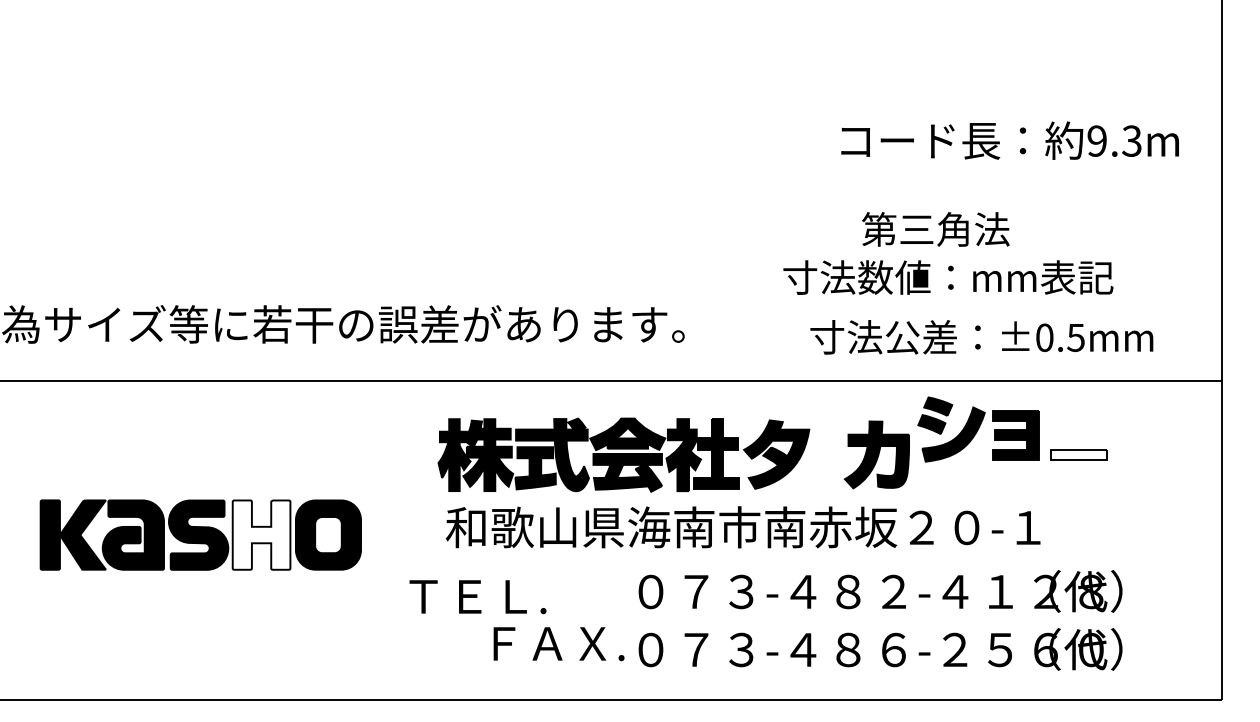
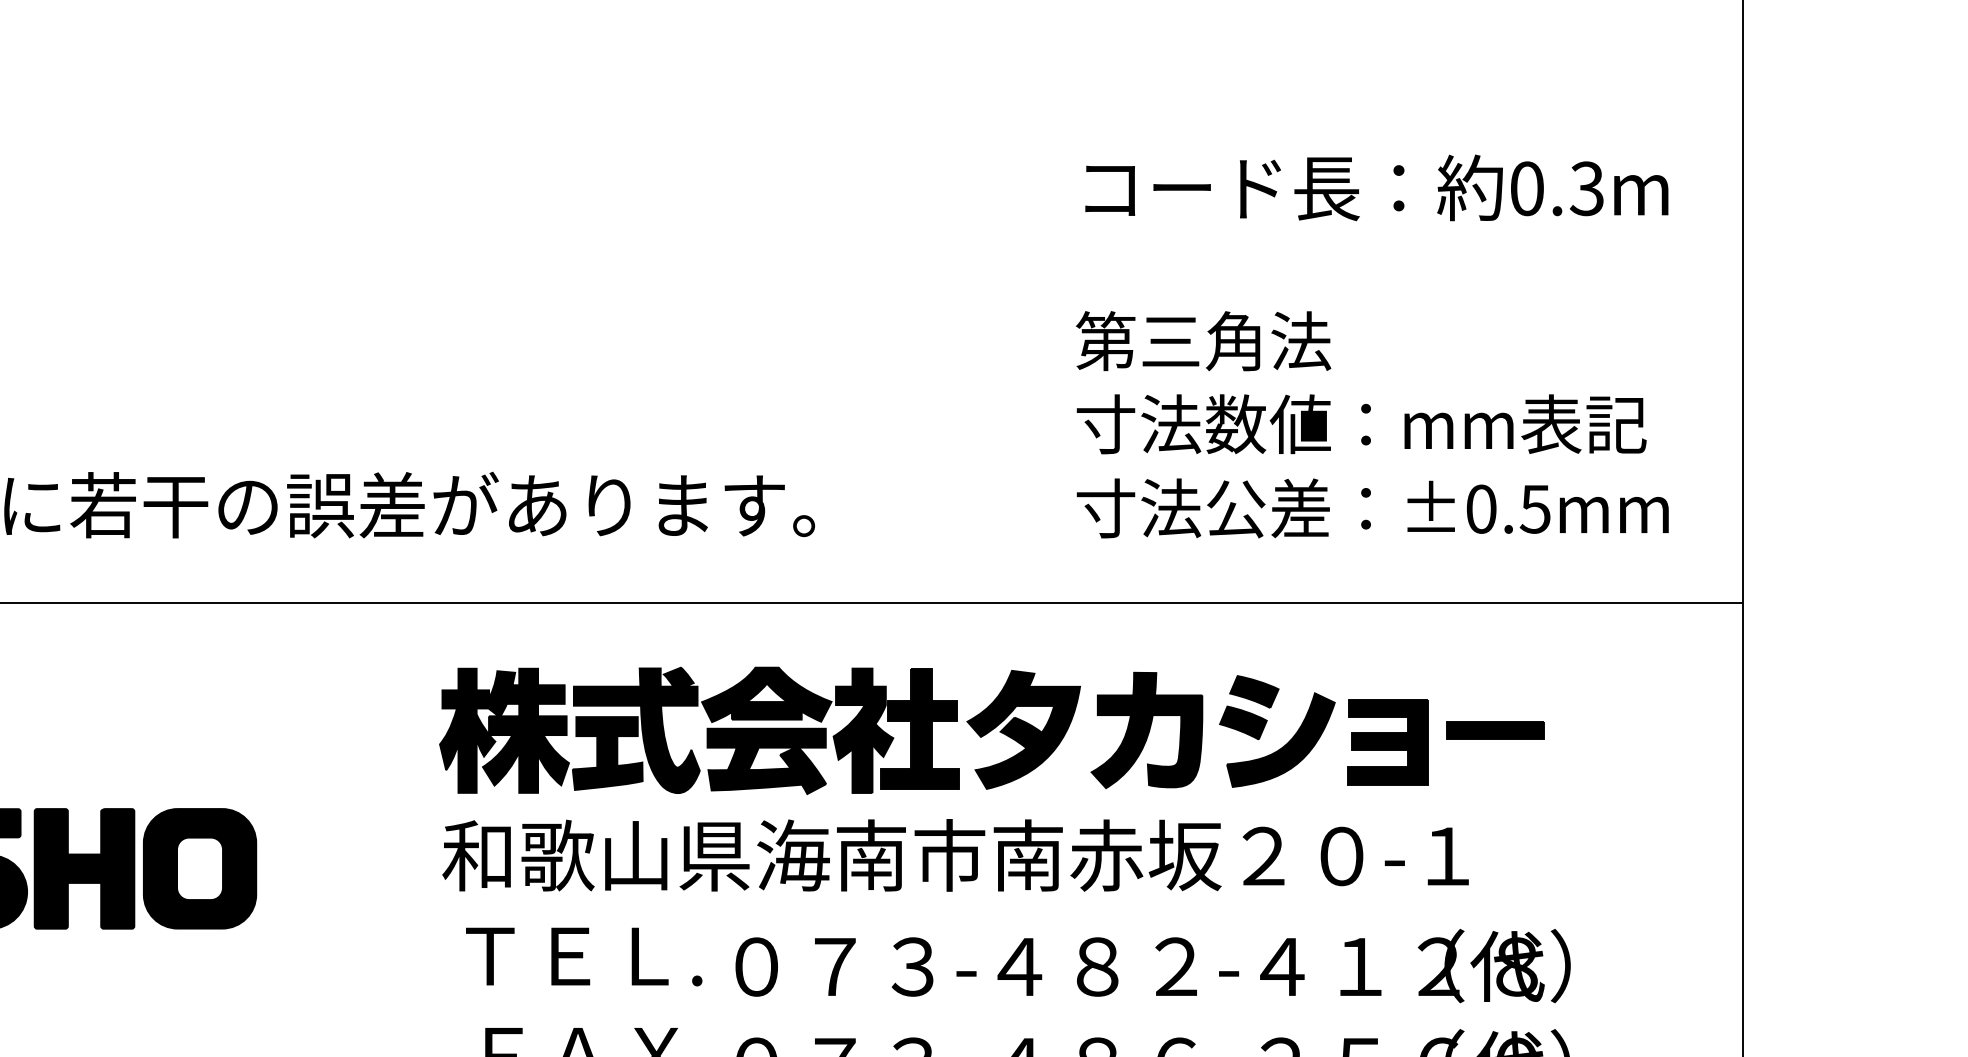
text: (1096, 140) -> (1525, 187), 9.3m -> 0.3m
text: (935, 229) -> (1203, 341), moved
text: (948, 277) -> (1361, 424), moved
text: (981, 337) -> (1372, 508), moved
part: (978, 429) -> (1323, 731), moved
part: (623, 454) -> (759, 729), moved
fill: (1078, 454) -> (1494, 729), added
text: (743, 527) -> (956, 855), moved
fill: (261, 534) -> (84, 867), added
text: (477, 597) -> (583, 957), moved

